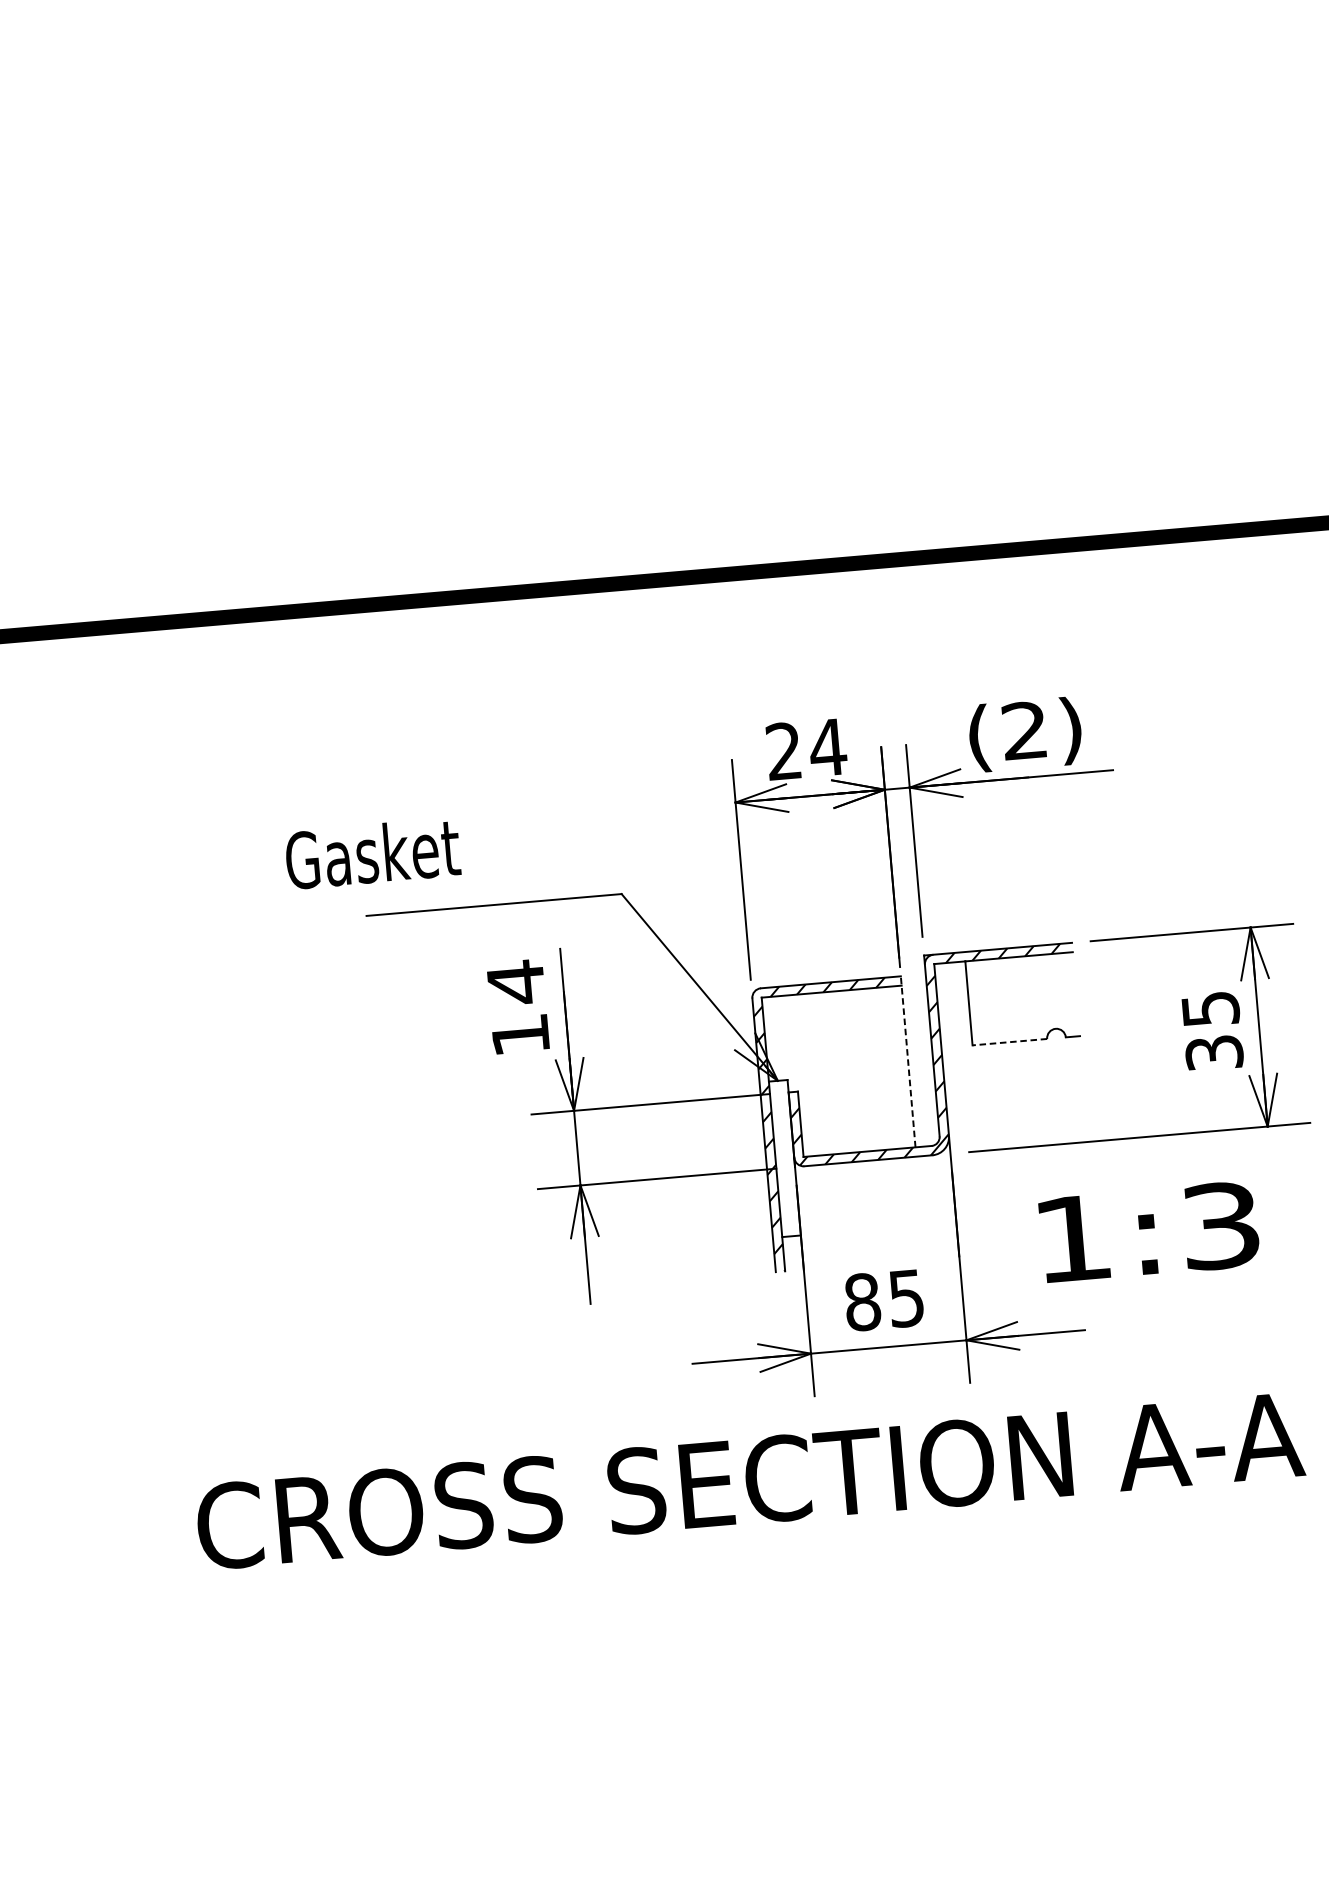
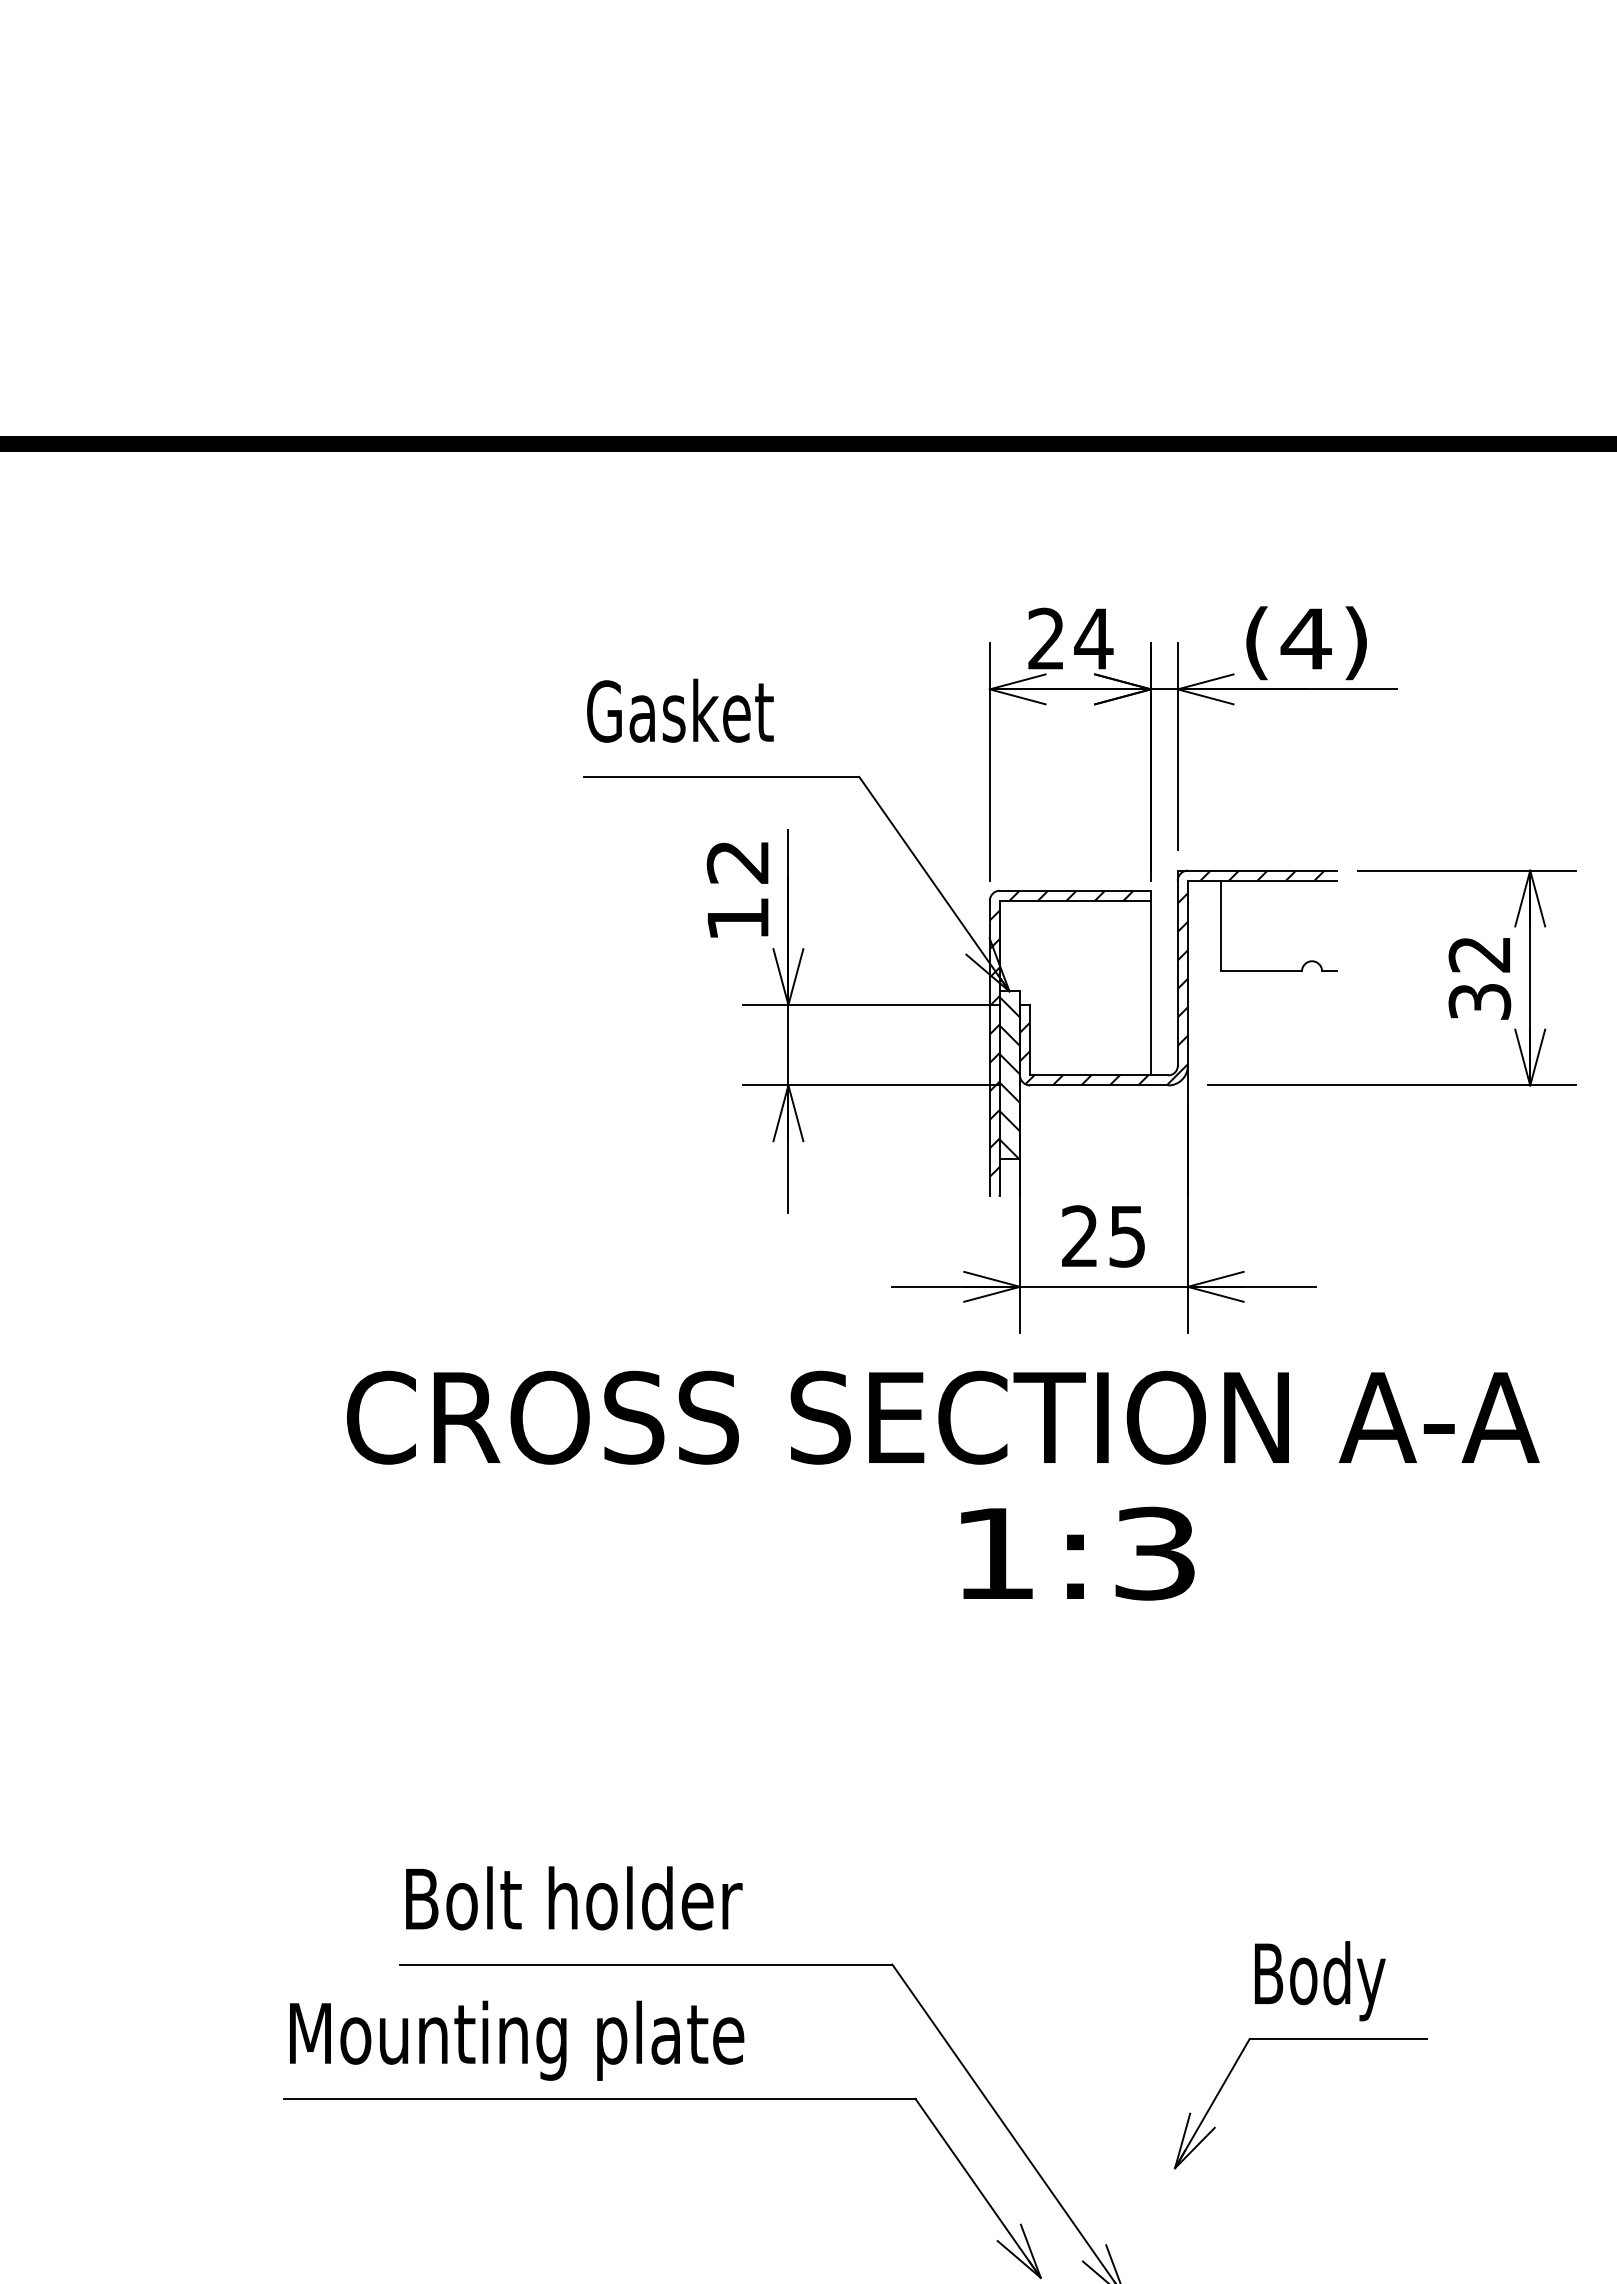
text: (1024, 730) -> (1305, 638), (2) -> (4)
text: (372, 853) -> (680, 710), moved
text: (515, 982) -> (737, 861), 14 -> 12
text: (1210, 1009) -> (1479, 954), 35 -> 32
line: (1009, 1042) -> (1261, 971), dashed -> solid
line: (907, 1061) -> (1150, 982), dashed -> solid
hatch: (784, 1161) -> (1009, 1078), added
text: (1149, 1231) -> (1077, 1553), moved
text: (862, 1302) -> (1079, 1236), 85 -> 25

